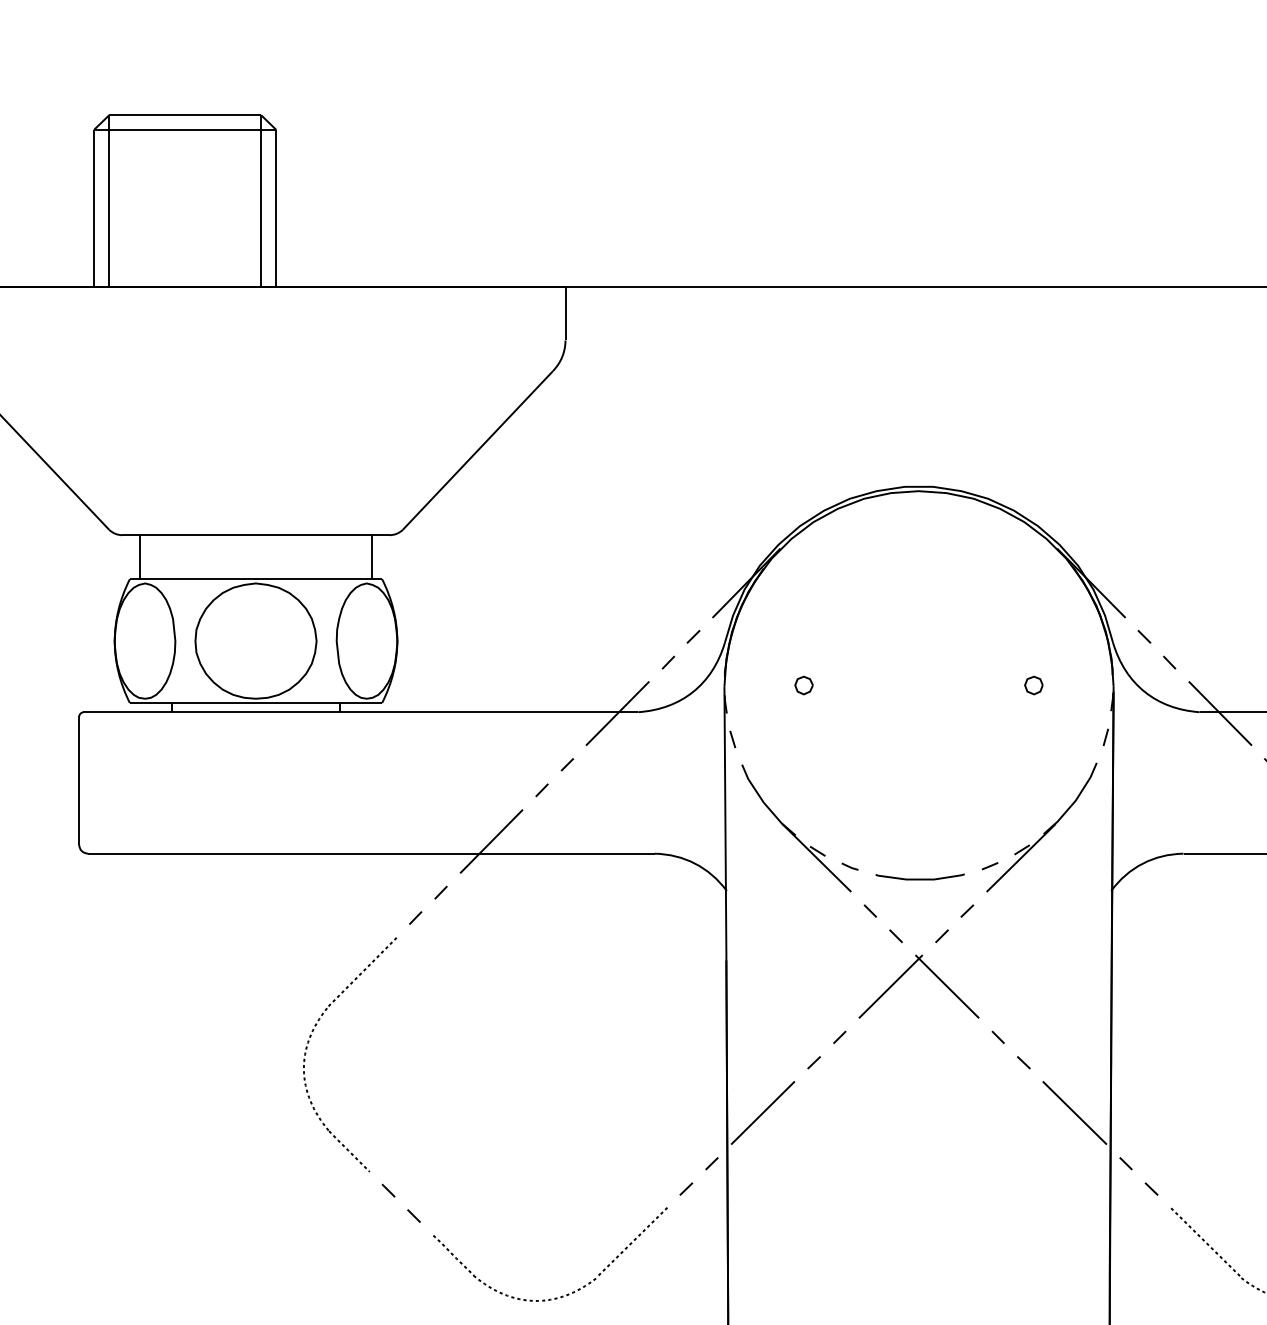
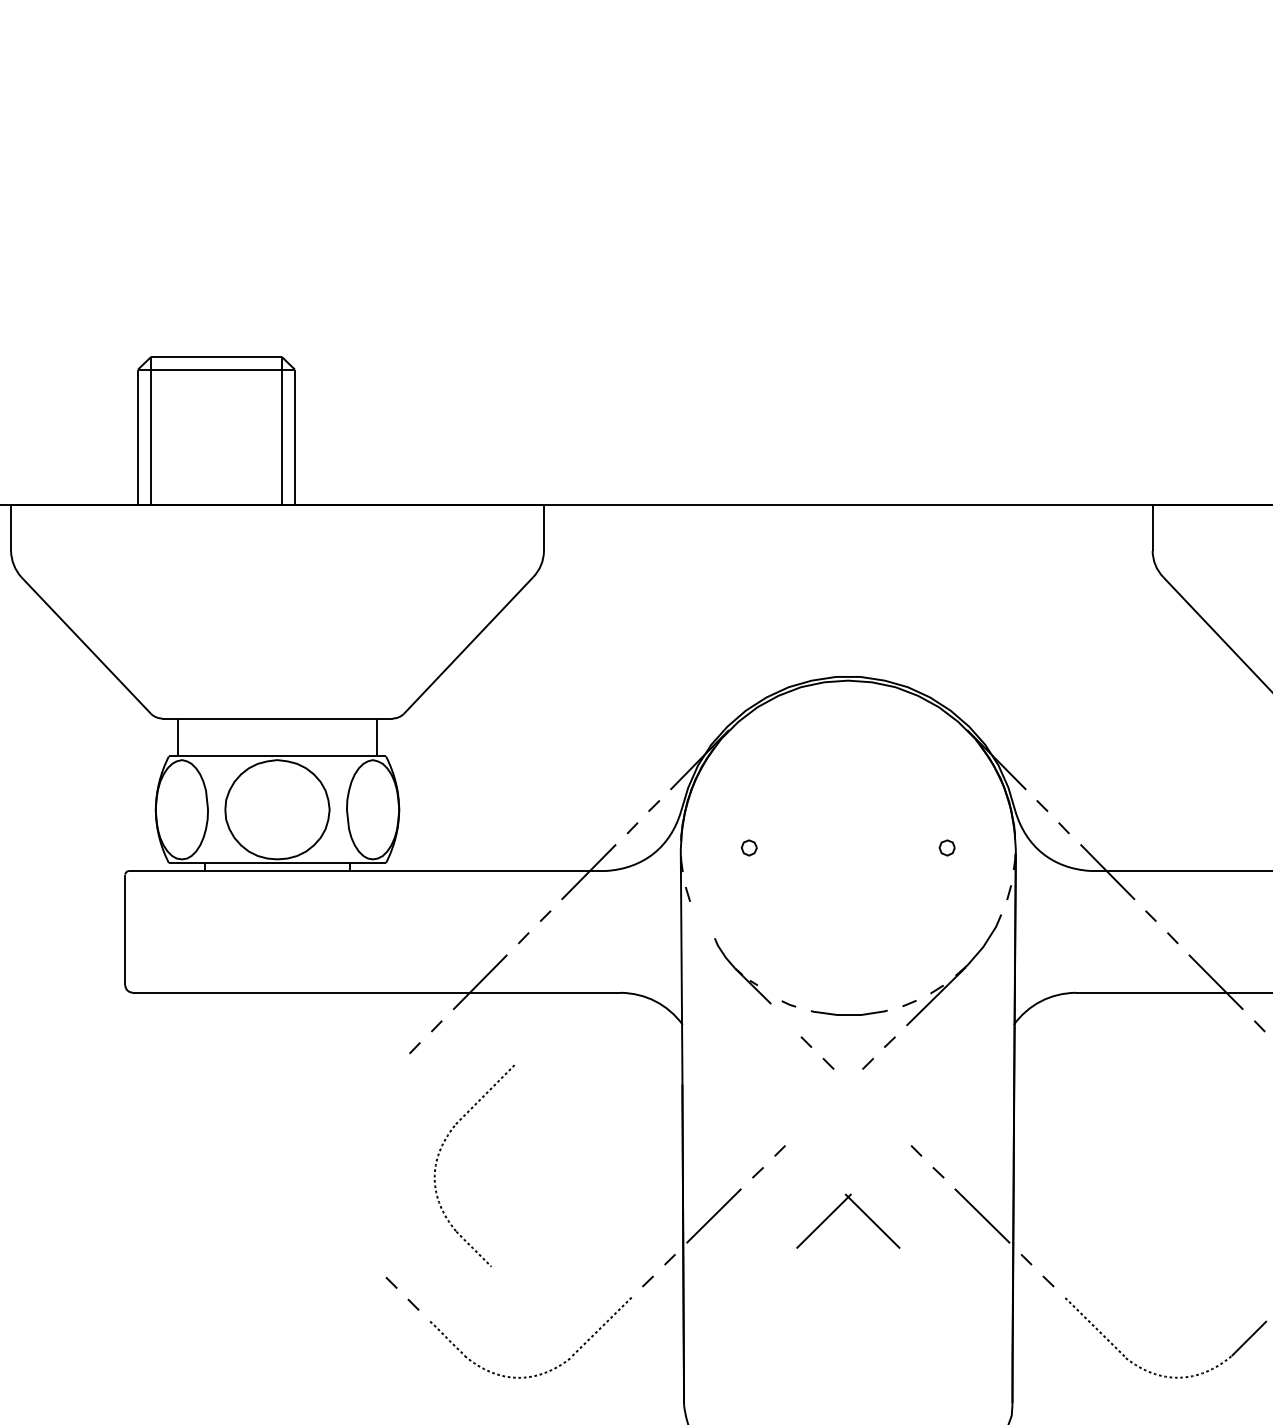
part: (796, 828) -> (742, 971), size x0.6
part: (906, 973) -> (837, 1209), moved
part: (311, 1036) -> (441, 1150), moved

